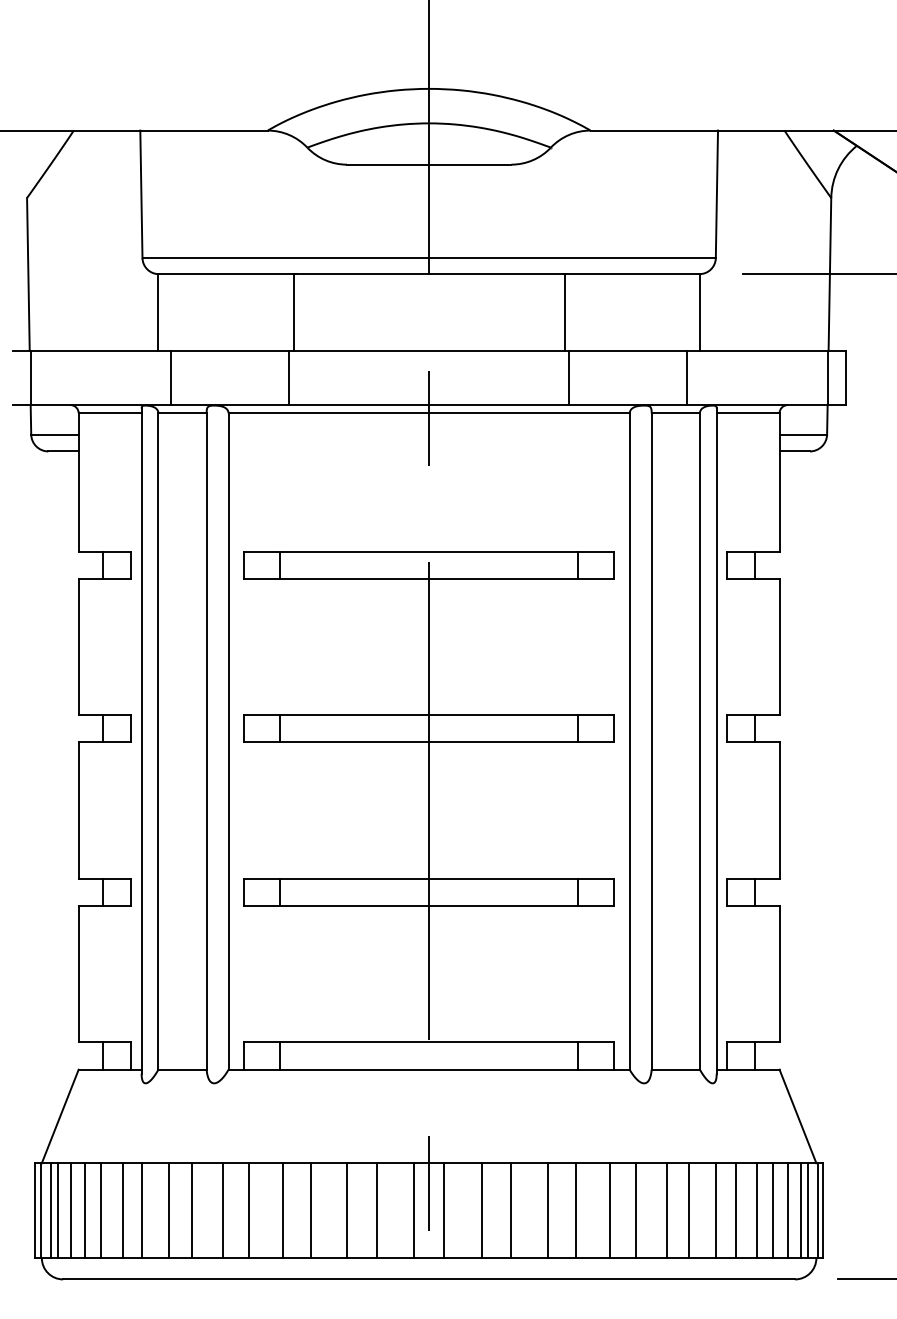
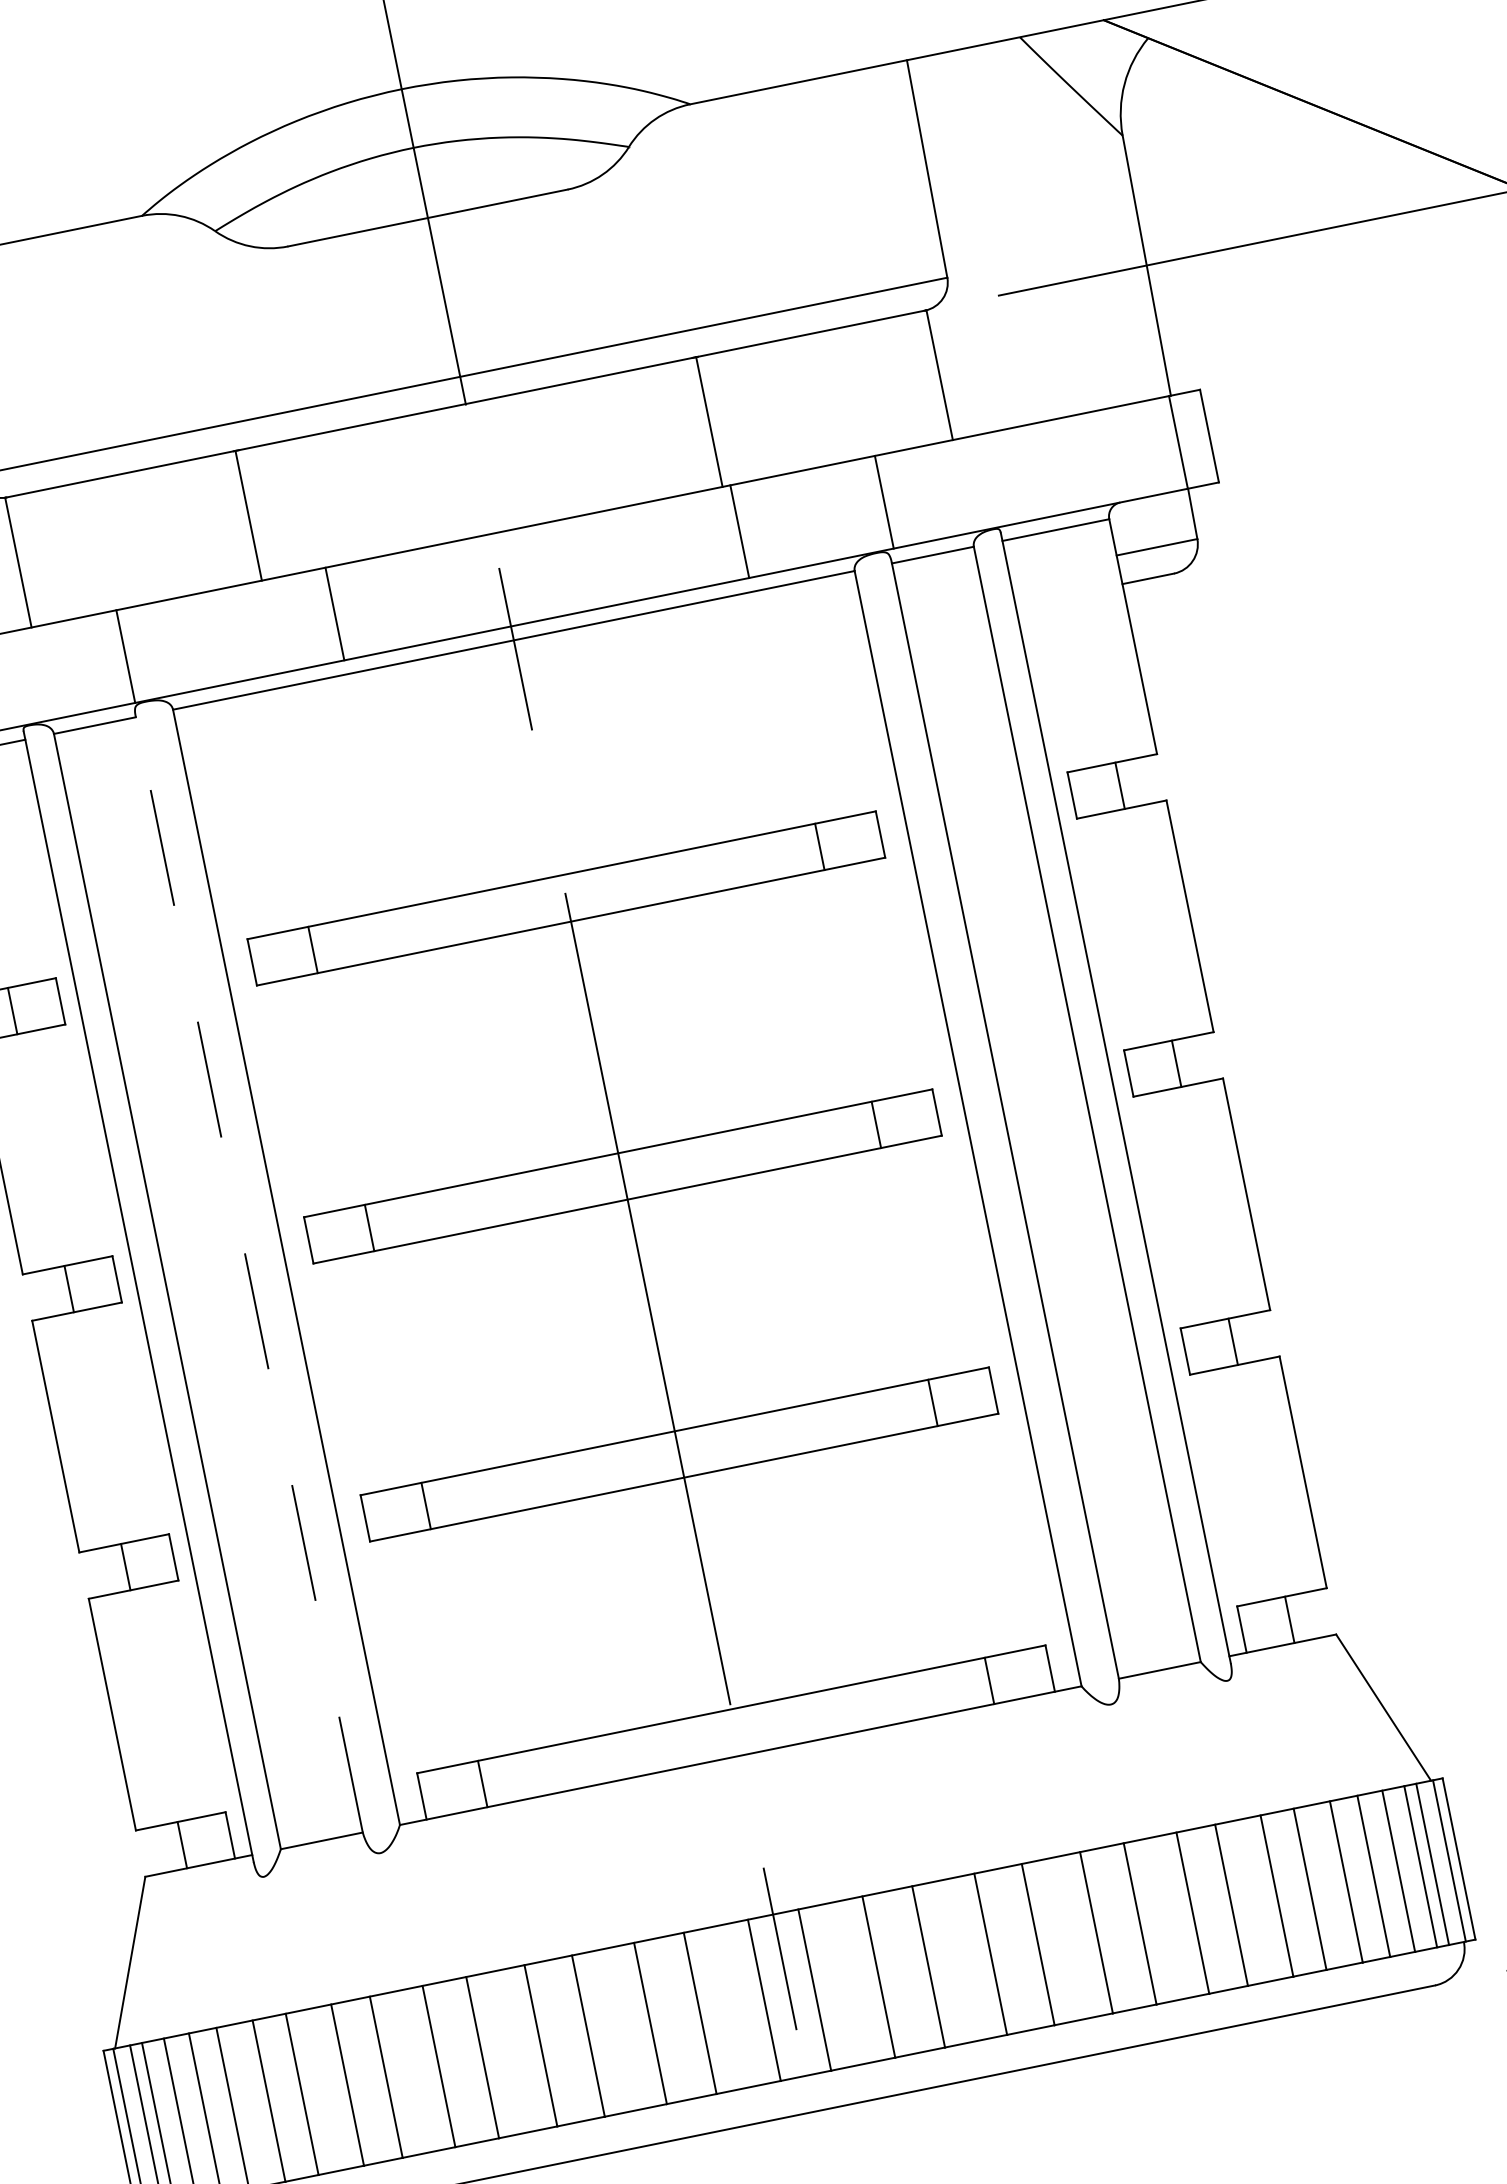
line: (170, 377) -> (124, 656), moved
line: (289, 377) -> (335, 613), moved
line: (687, 377) -> (884, 501), moved
line: (206, 740) -> (248, 1273), solid -> dashed

